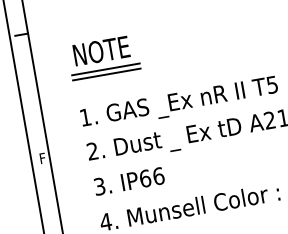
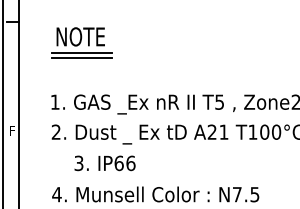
part: (103, 57) -> (81, 42), moved
text: (128, 181) -> (104, 163), moved

